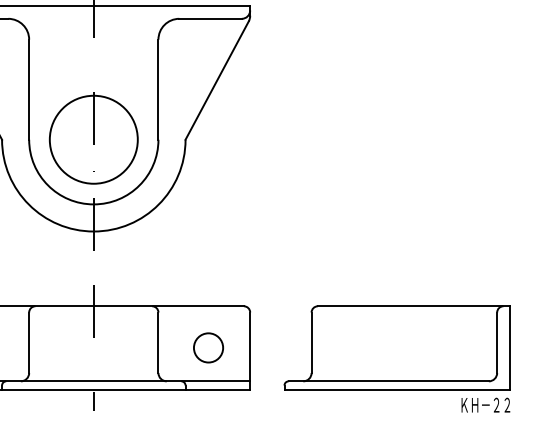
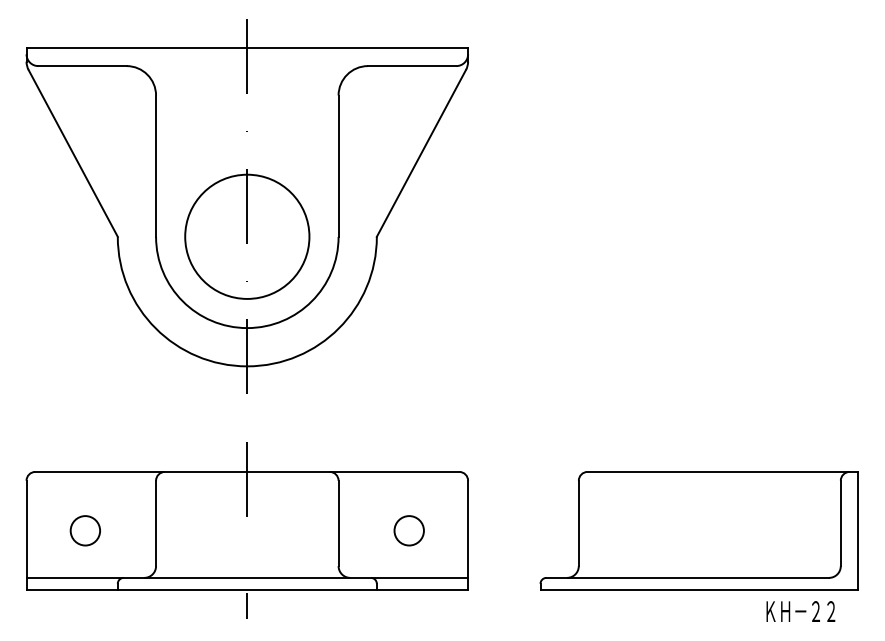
circle: (207, 347) -> (408, 530), size x0.71
part: (396, 347) -> (698, 530), moved

